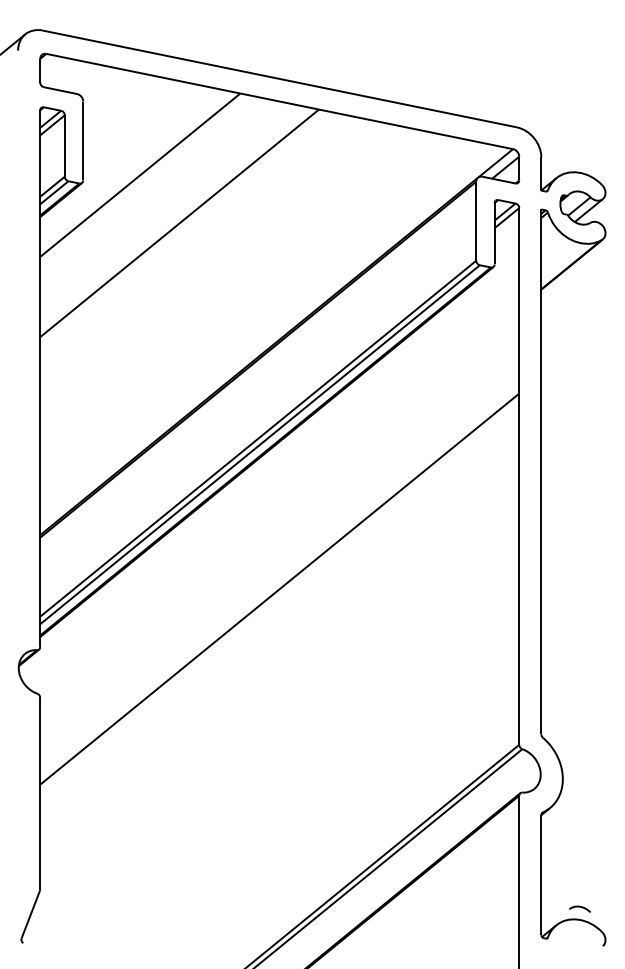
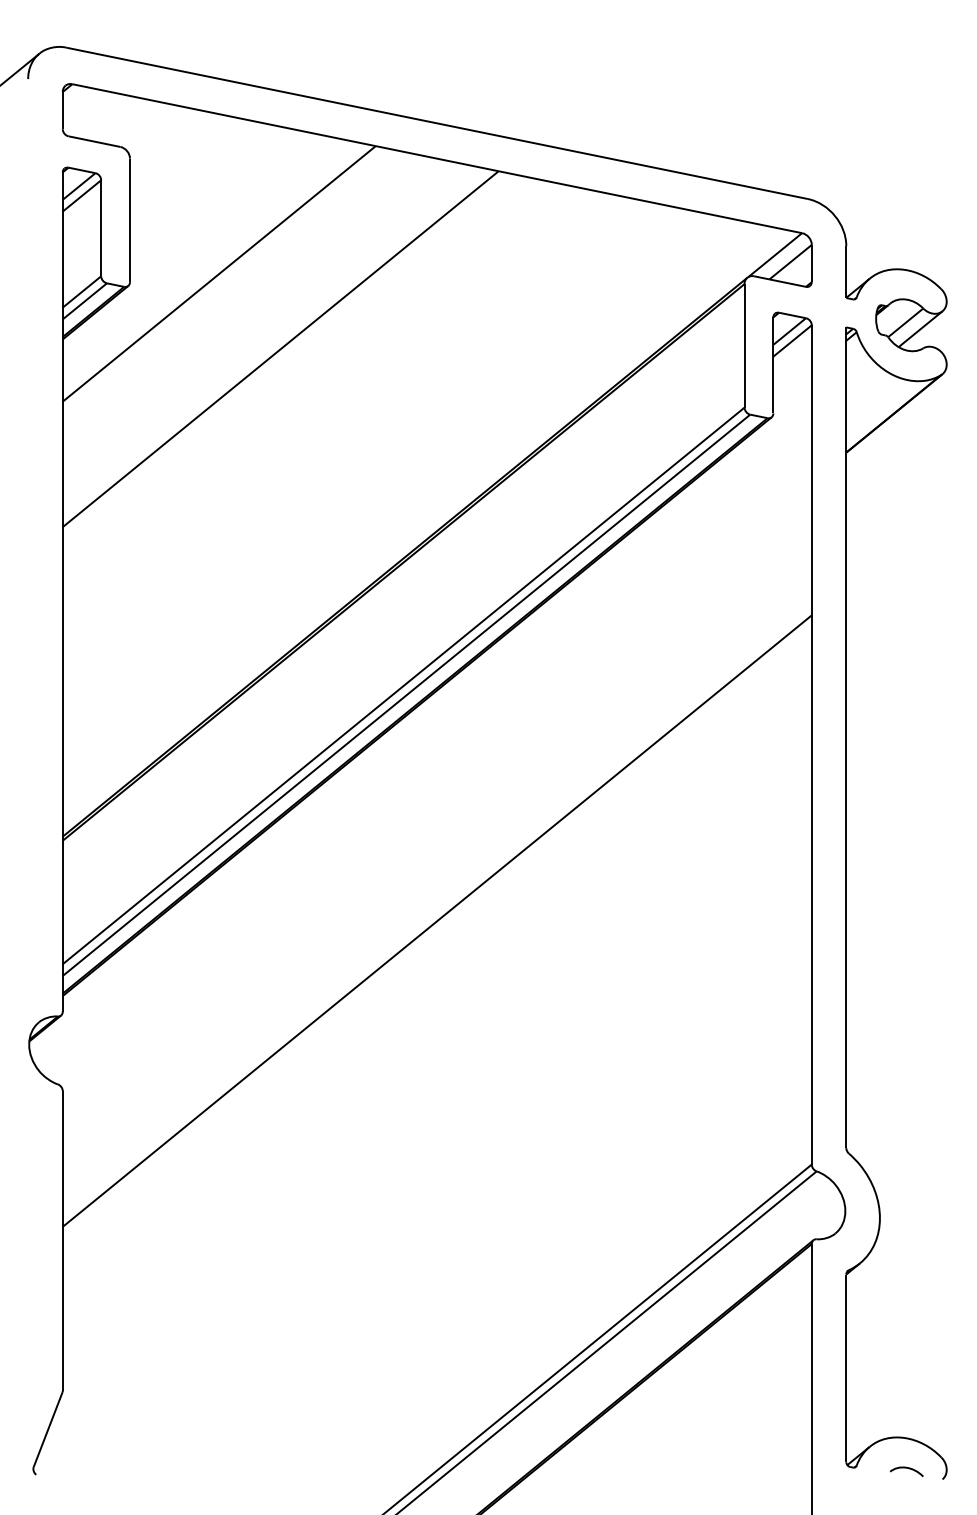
part: (579, 908) -> (905, 1470), moved

